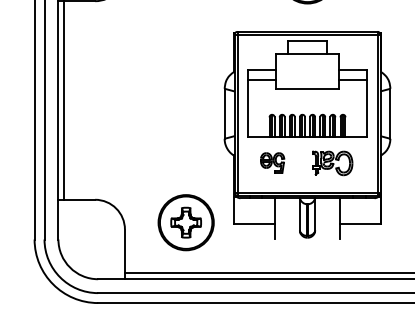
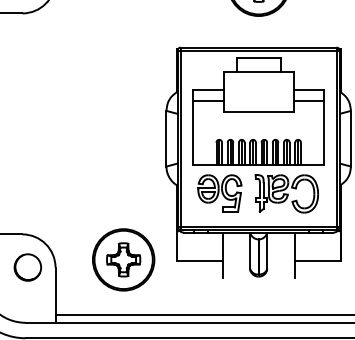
part: (272, 162) -> (219, 192), size x1.67
part: (332, 163) -> (286, 194), size x1.43
part: (99, 229) -> (27, 267), added

